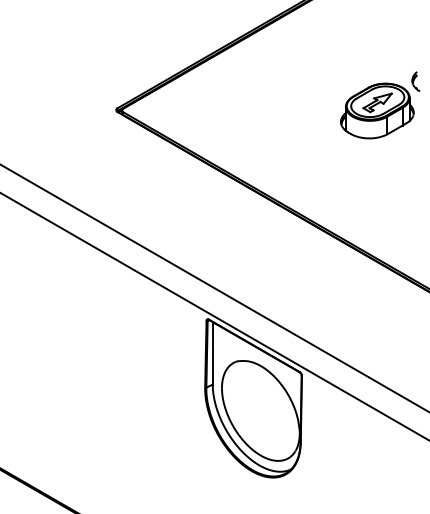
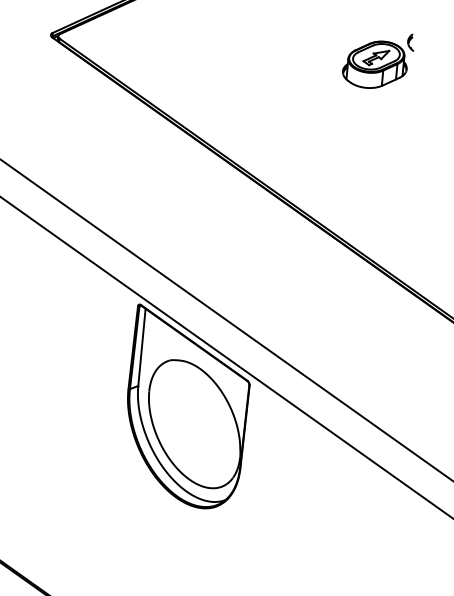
part: (380, 105) -> (378, 60), size x0.7

